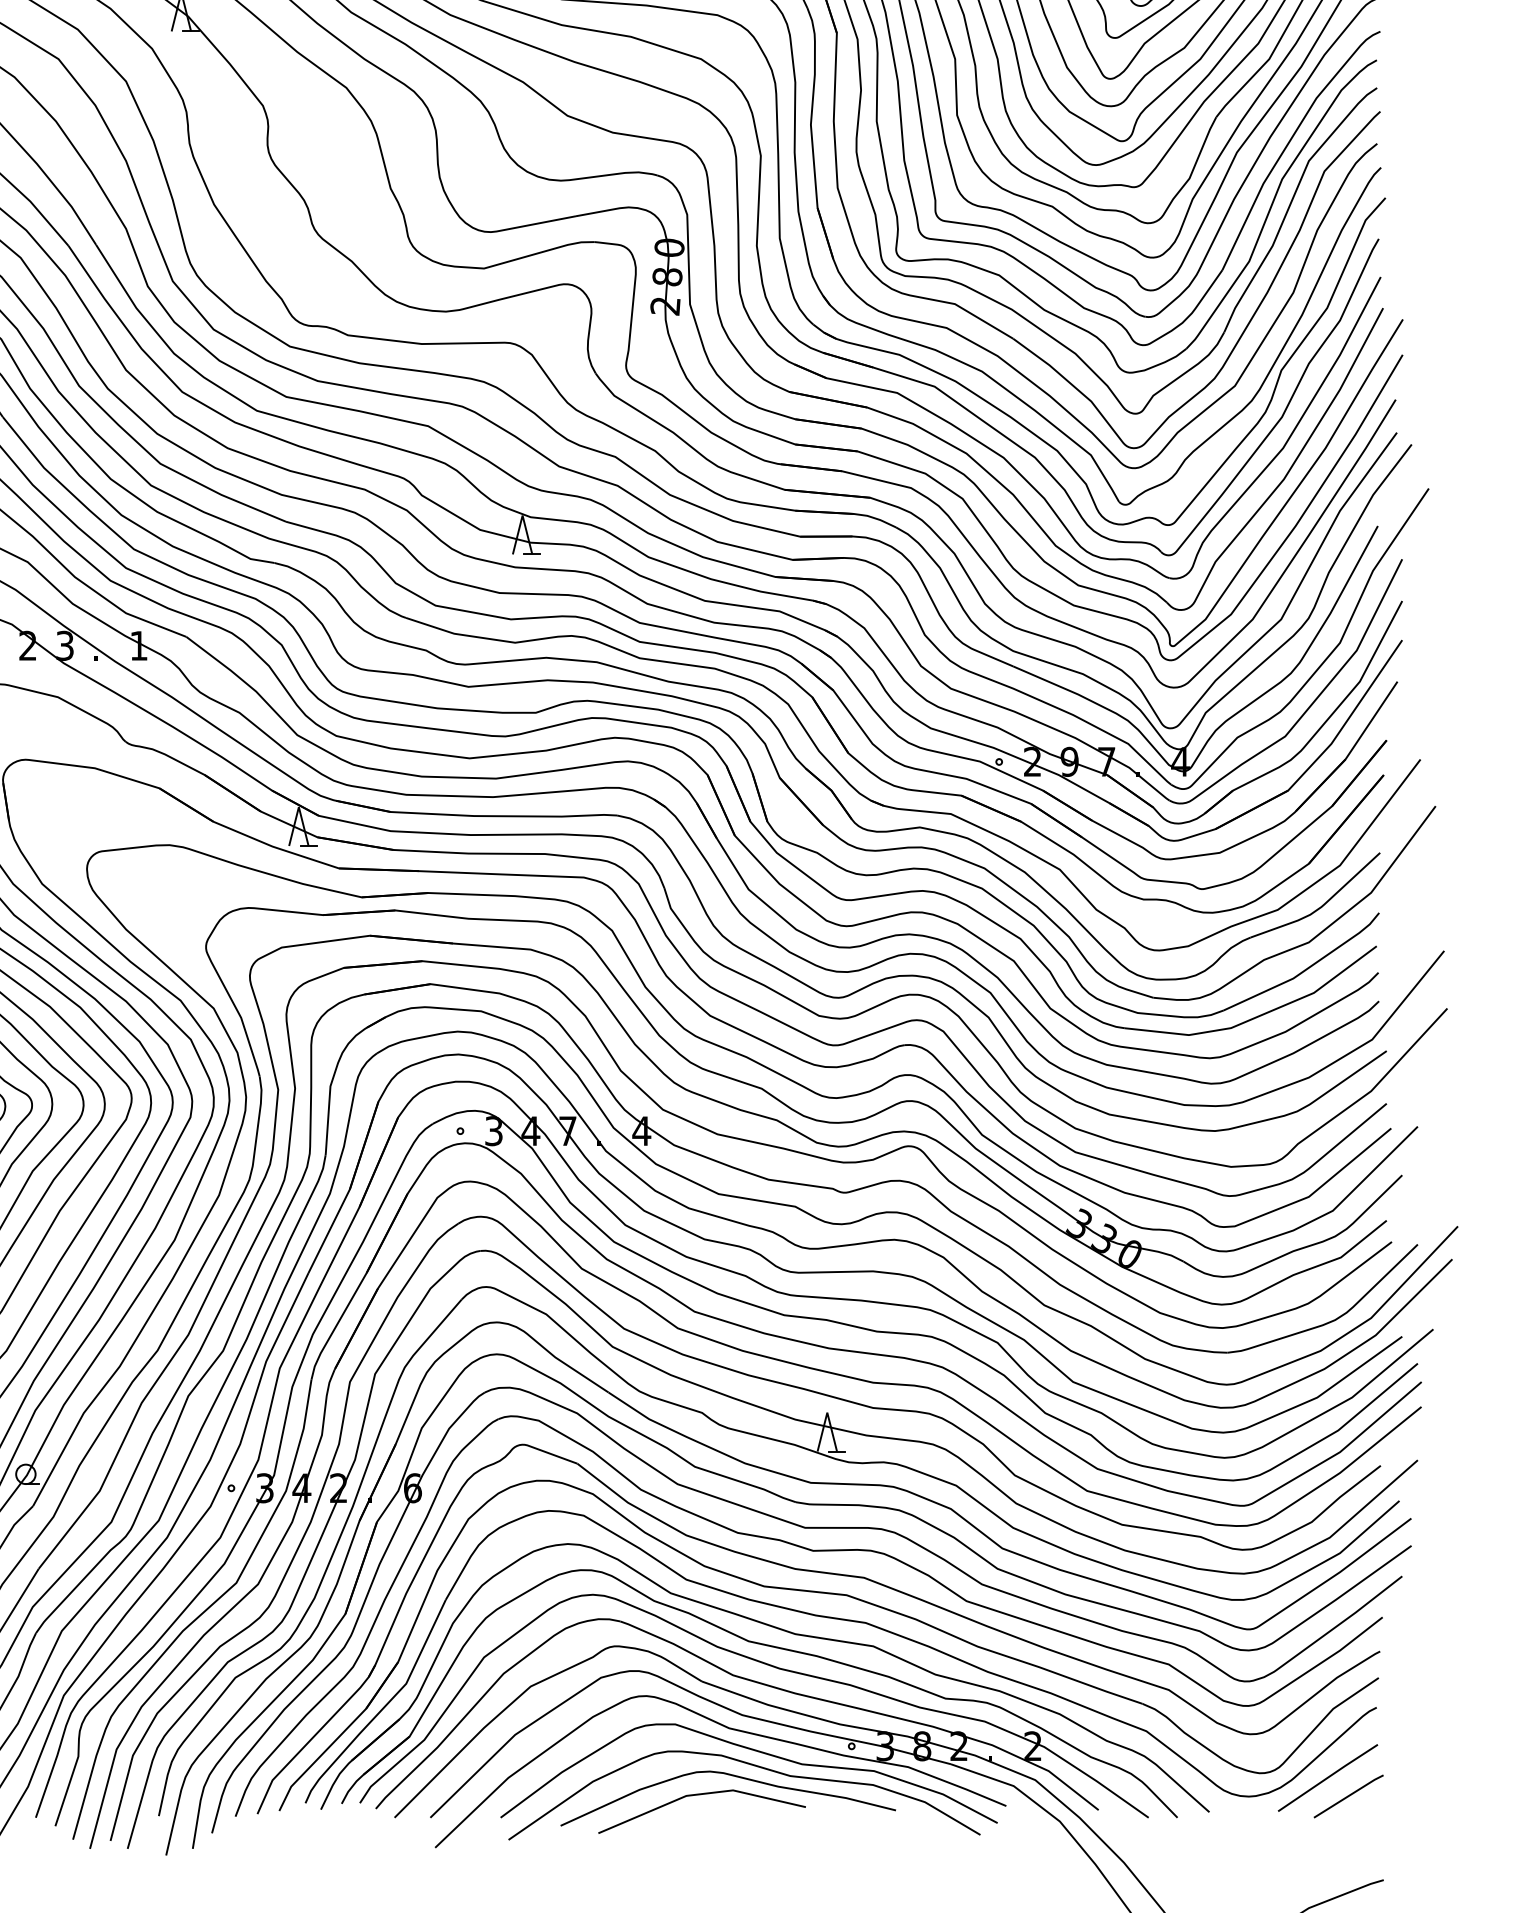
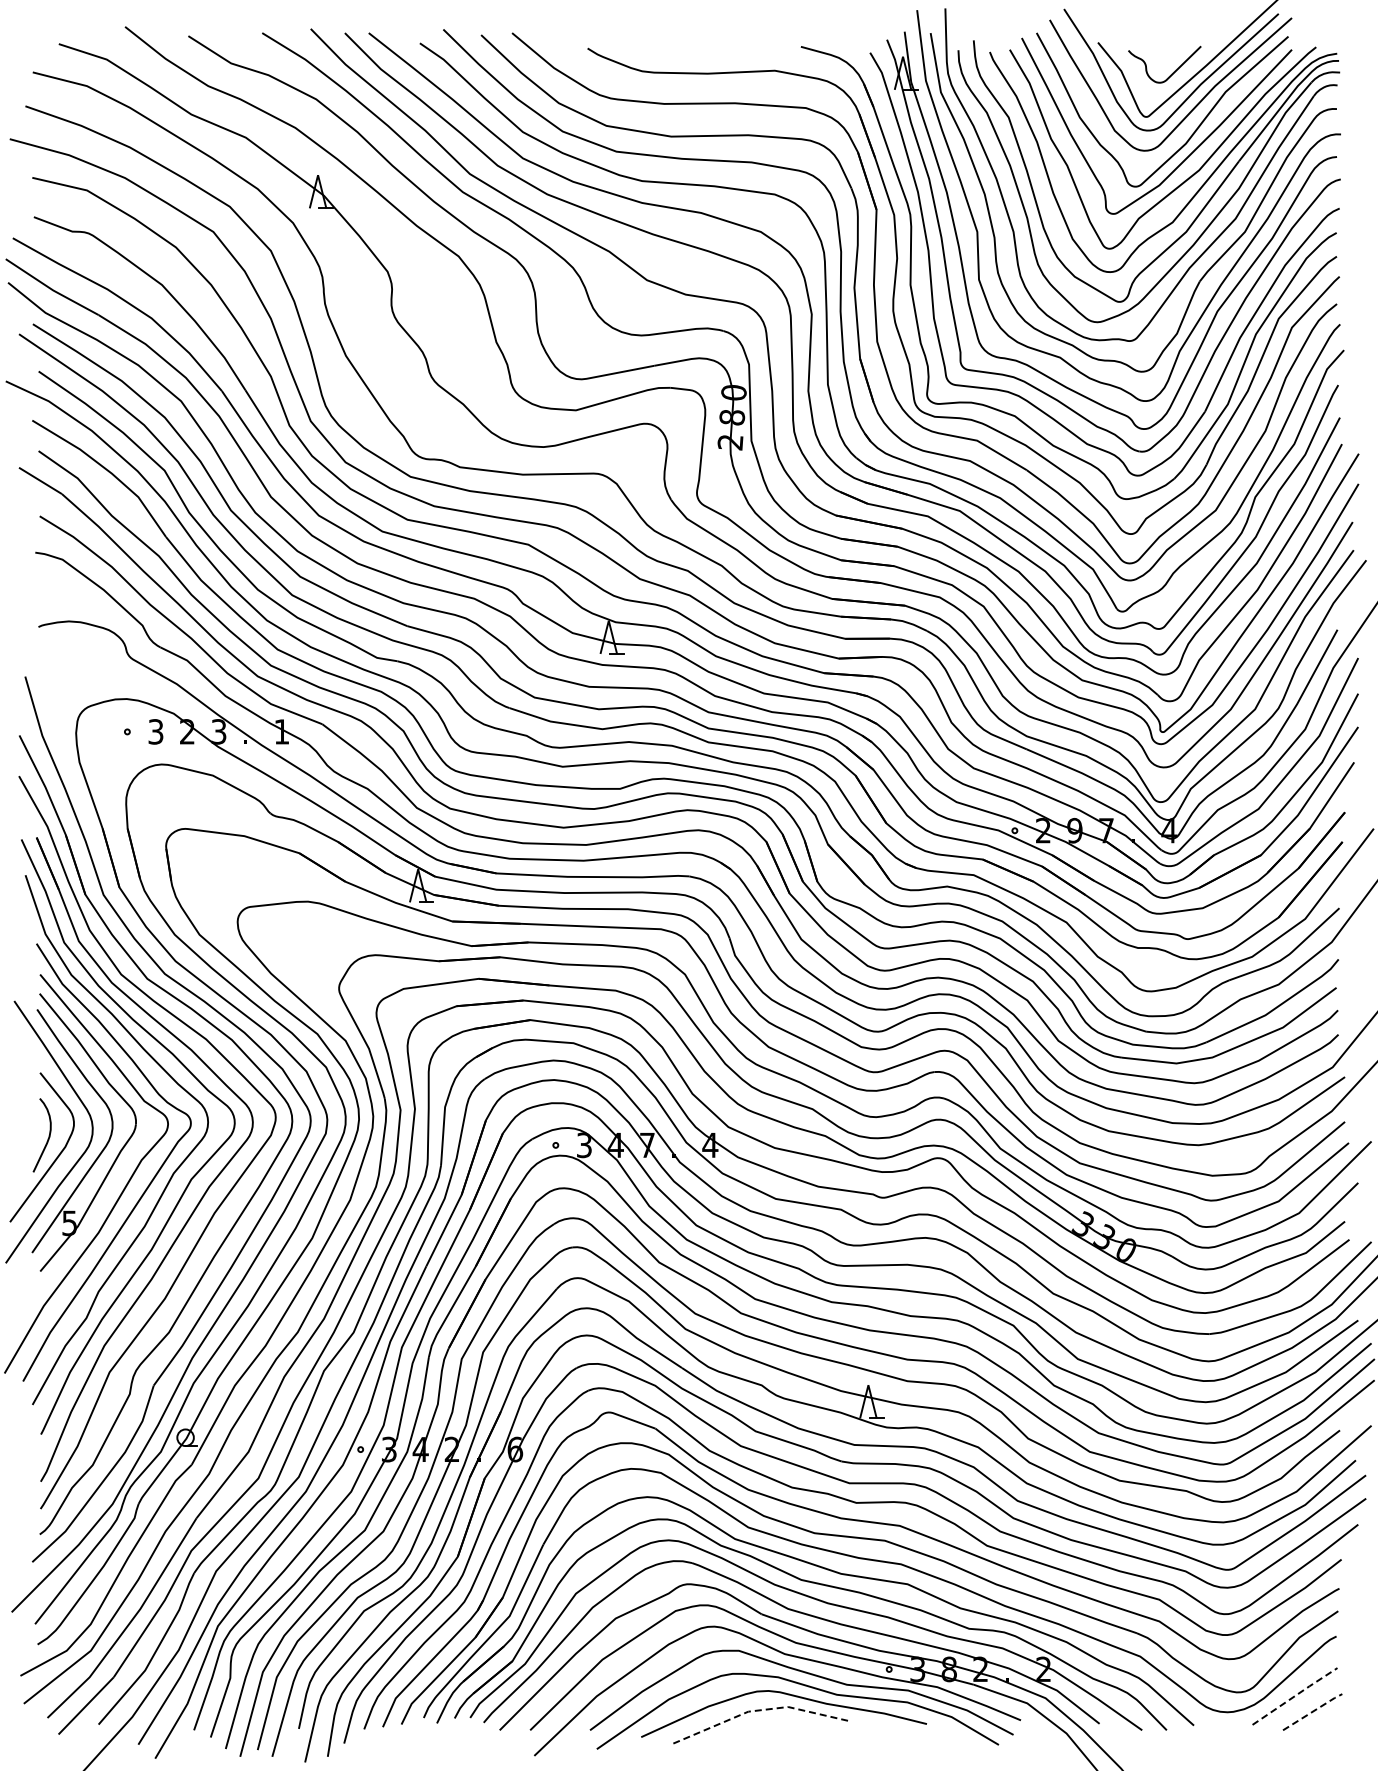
line: (1328, 1776) -> (1295, 1695), solid -> dashed
line: (699, 1794) -> (759, 1710), solid -> dashed
line: (1349, 1795) -> (1313, 1711), solid -> dashed

